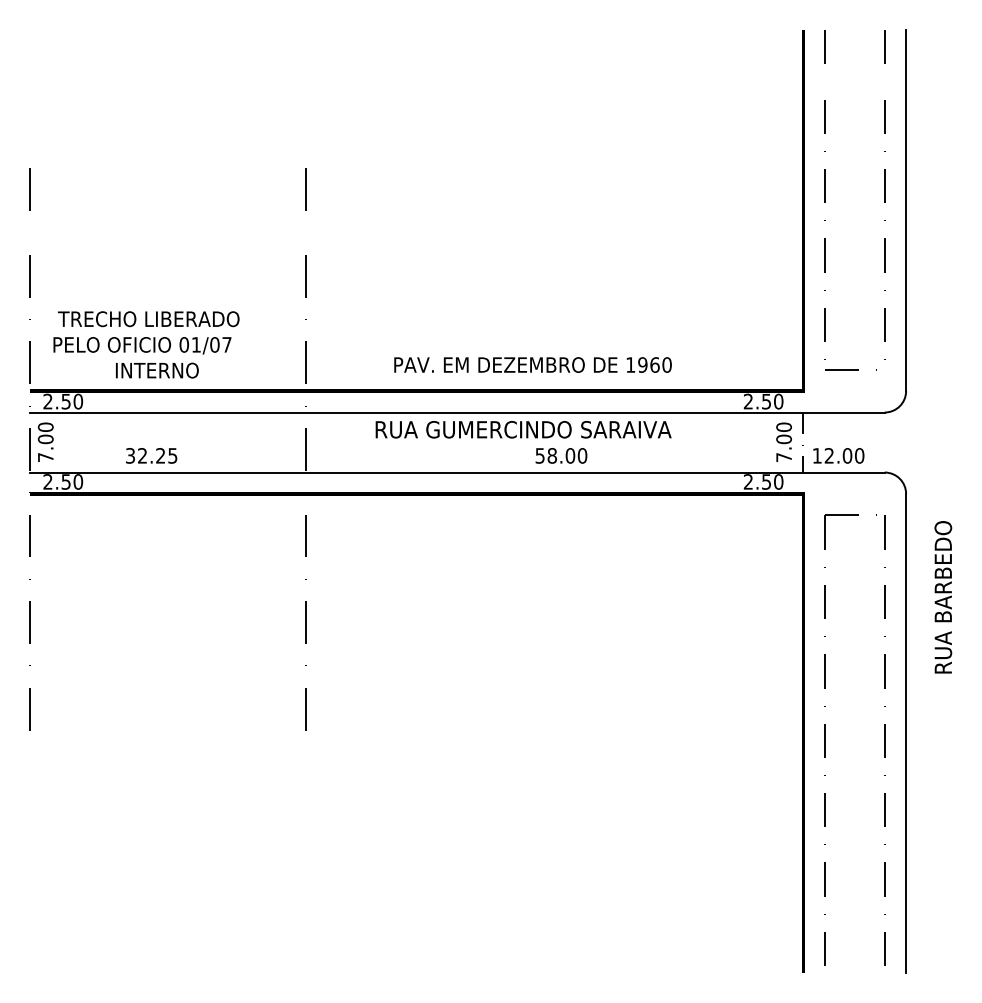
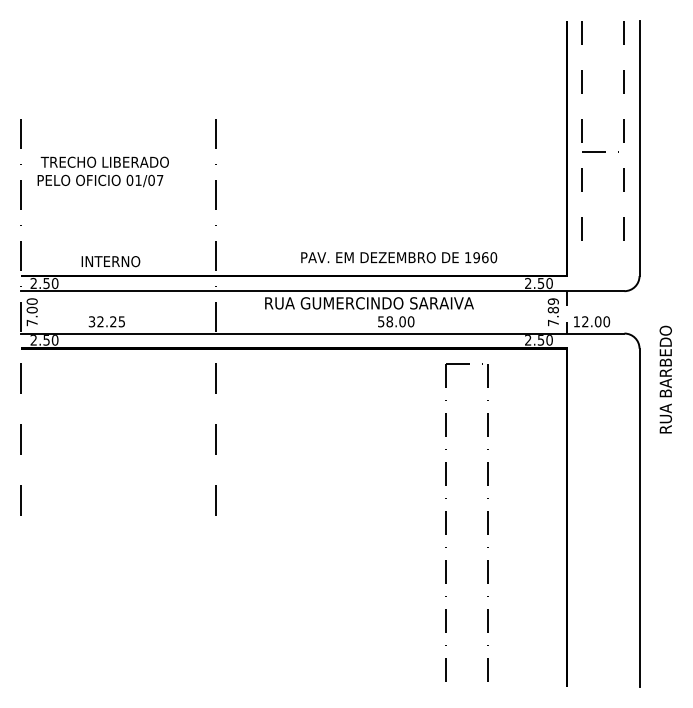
text: (145, 332) -> (102, 171), moved
text: (533, 364) -> (399, 257), moved
line: (850, 369) -> (600, 151), moved
text: (784, 432) -> (553, 305), 7.00 -> 7.89
text: (942, 597) -> (665, 379), moved
part: (825, 740) -> (446, 522), moved

